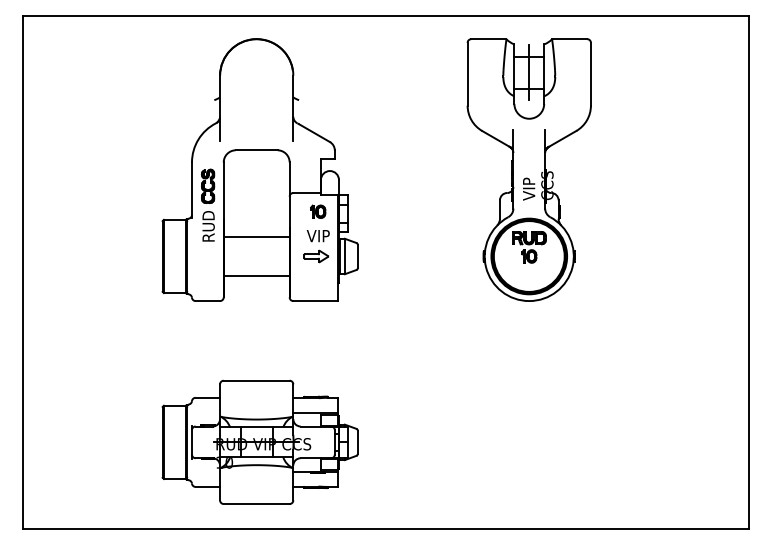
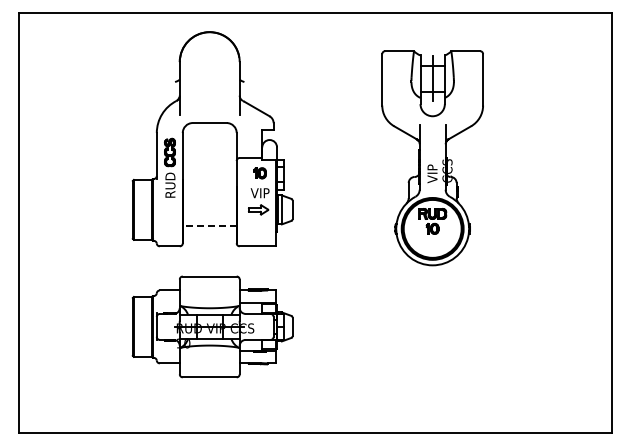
part: (529, 170) -> (432, 158), moved
line: (256, 236) -> (209, 193), removed
line: (256, 275) -> (209, 225), solid -> dashed
part: (260, 441) -> (212, 326), moved

